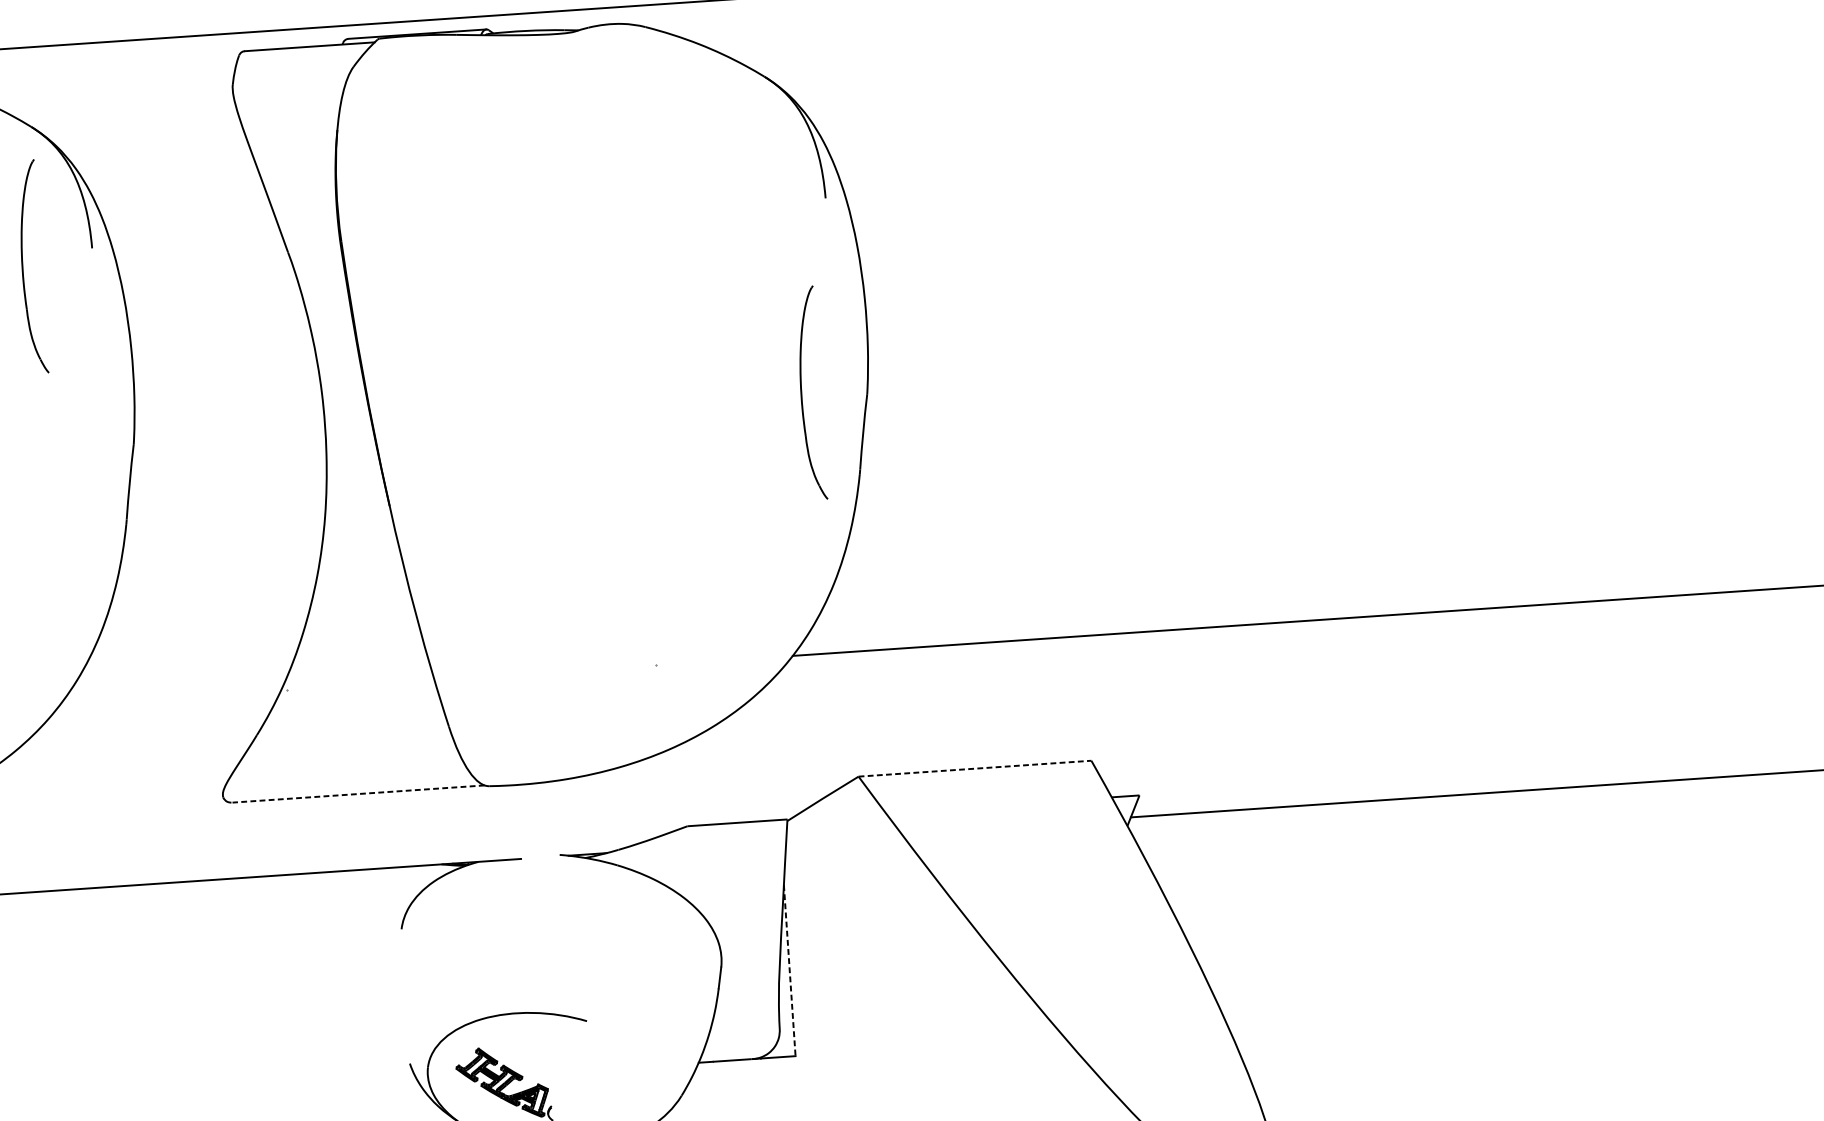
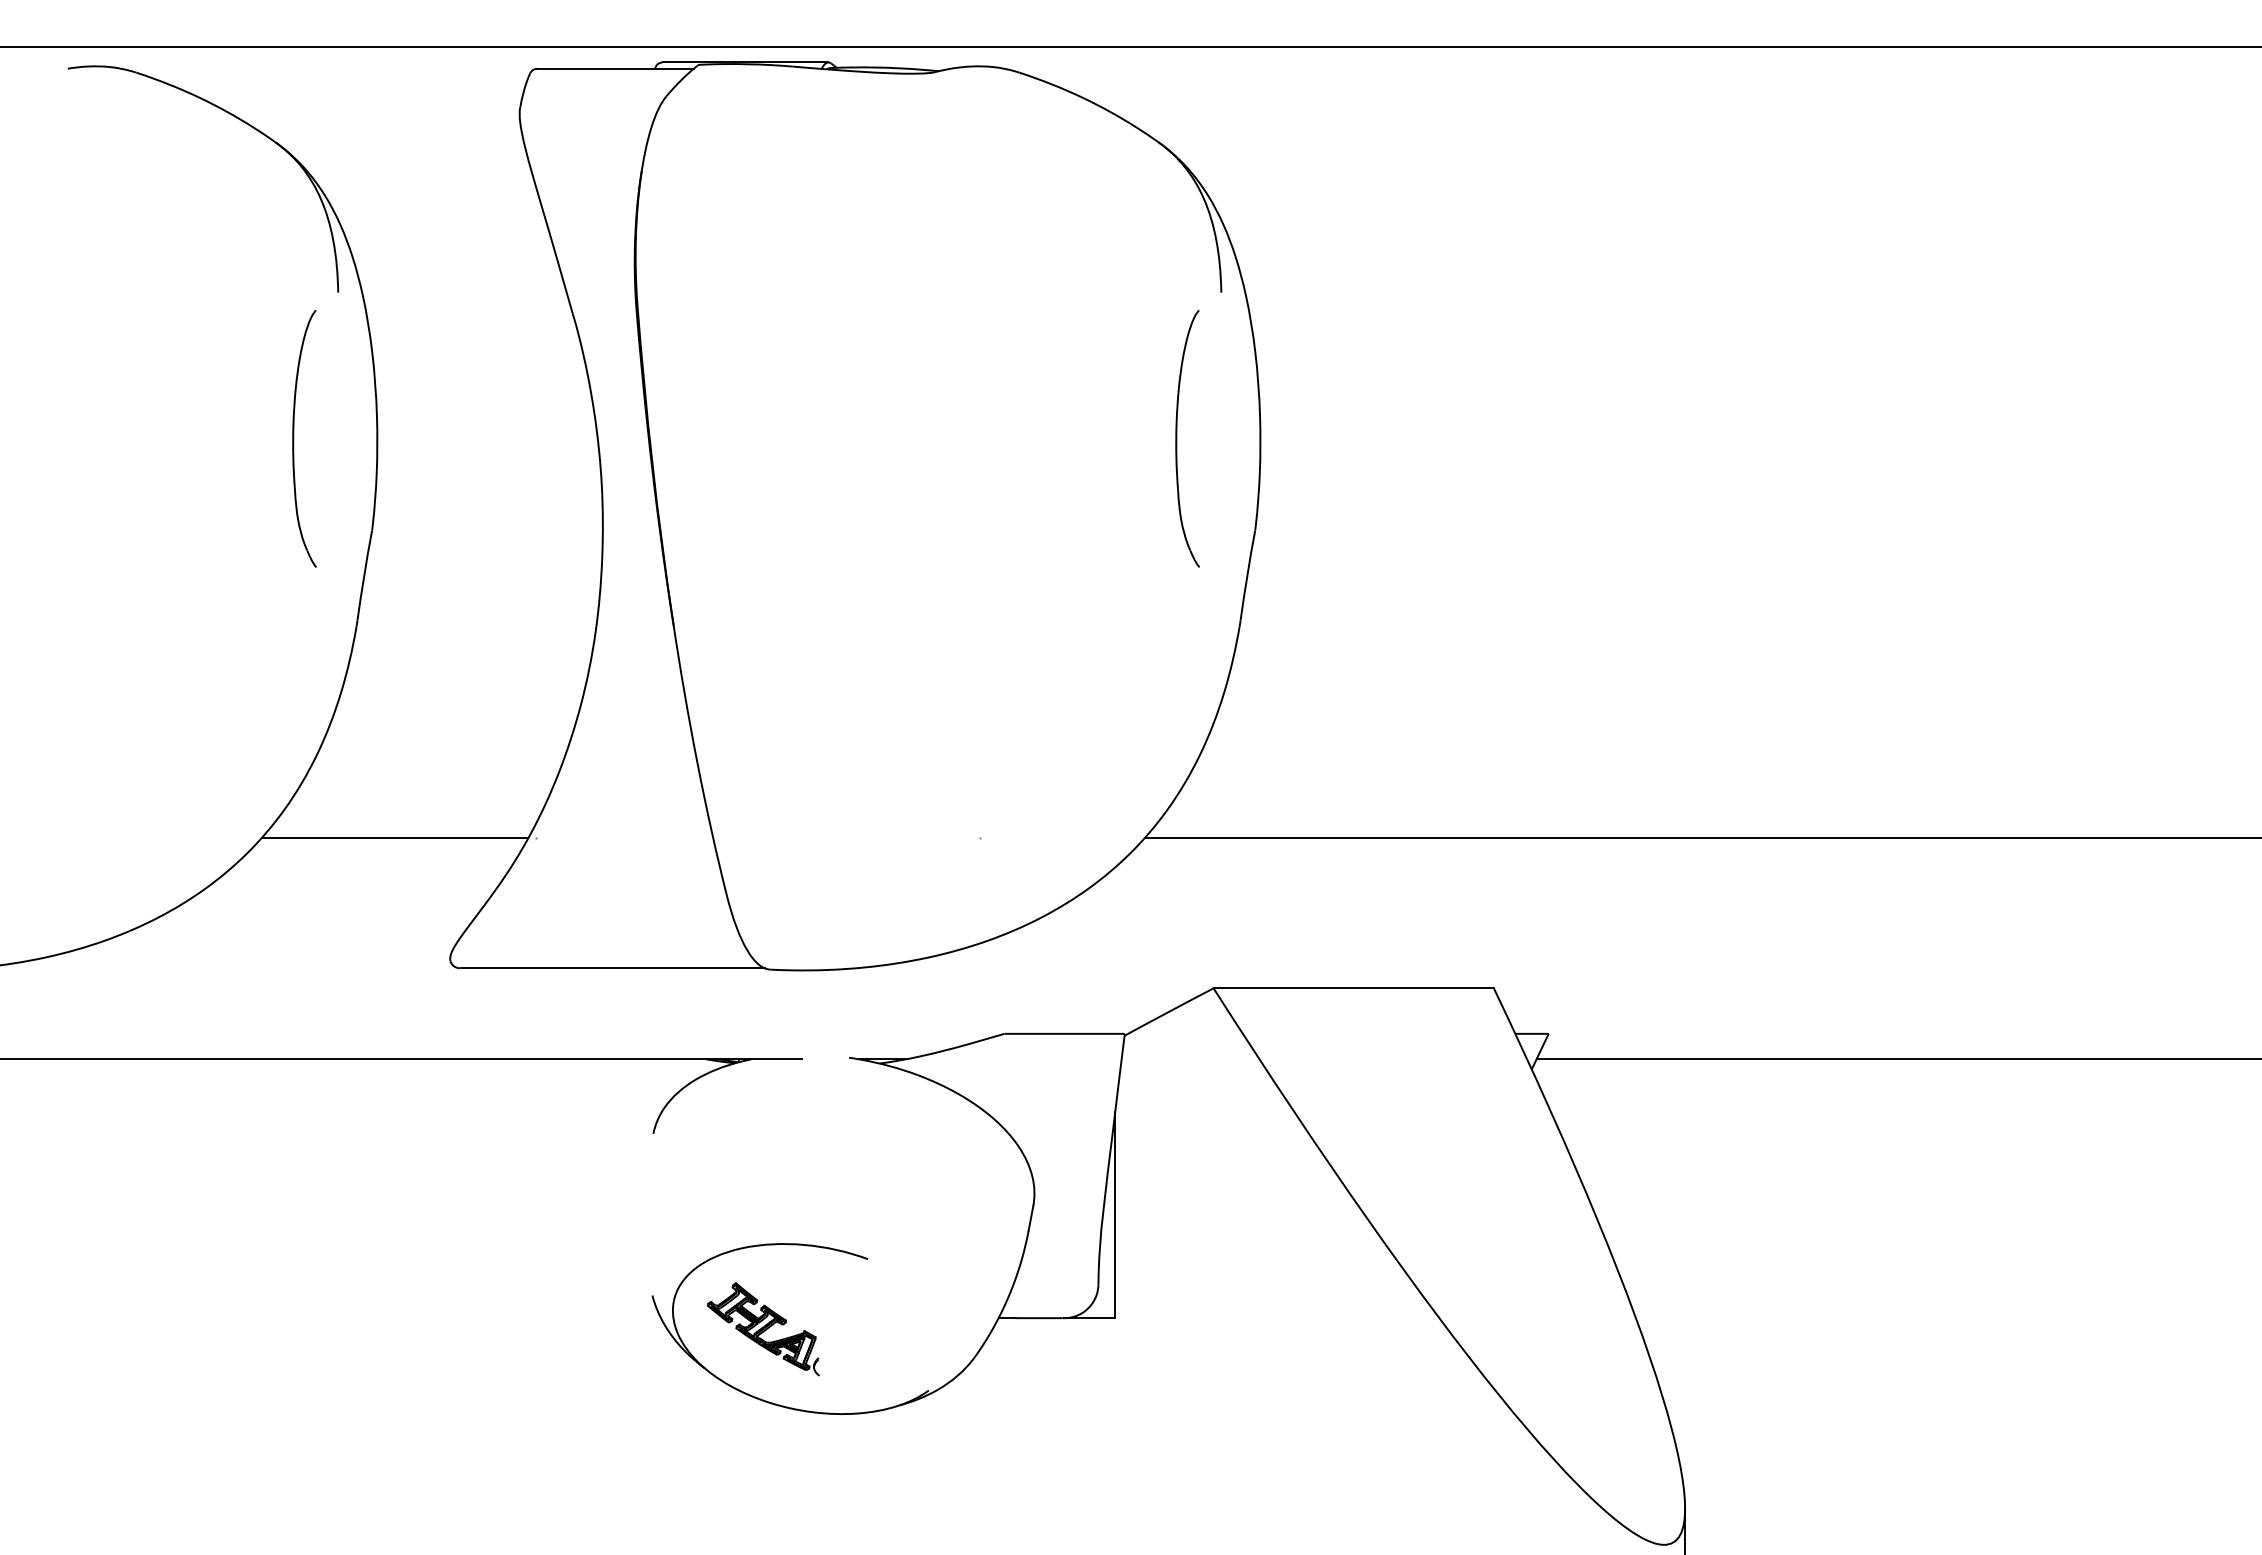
part: (23, 267) -> (294, 438), moved
part: (802, 393) -> (1177, 438), moved
line: (169, 698) -> (394, 838), added
line: (975, 768) -> (1354, 988), dashed -> solid
line: (358, 794) -> (612, 968), dashed -> solid
line: (790, 970) -> (1115, 1215), dashed -> solid

